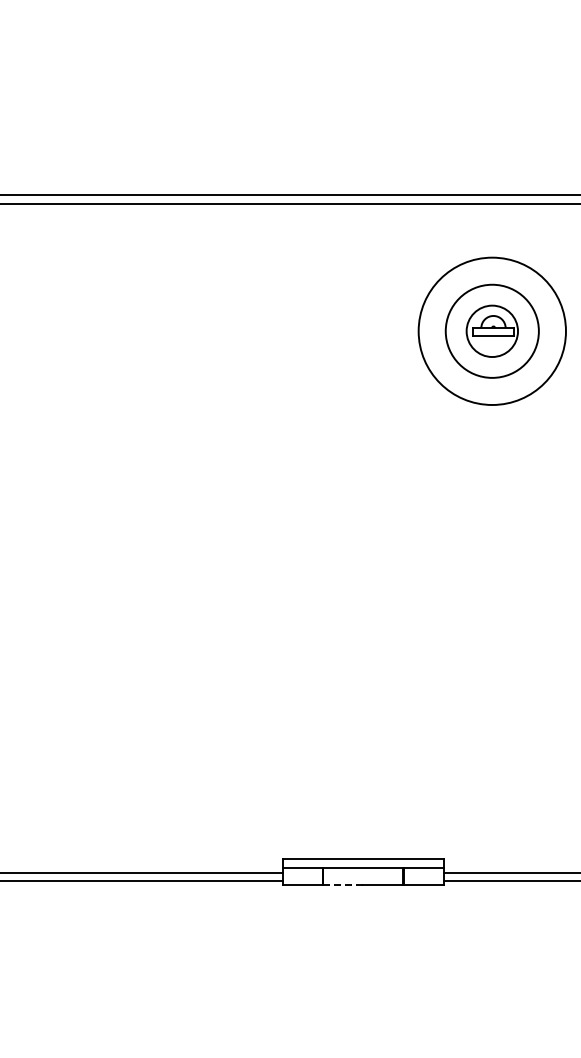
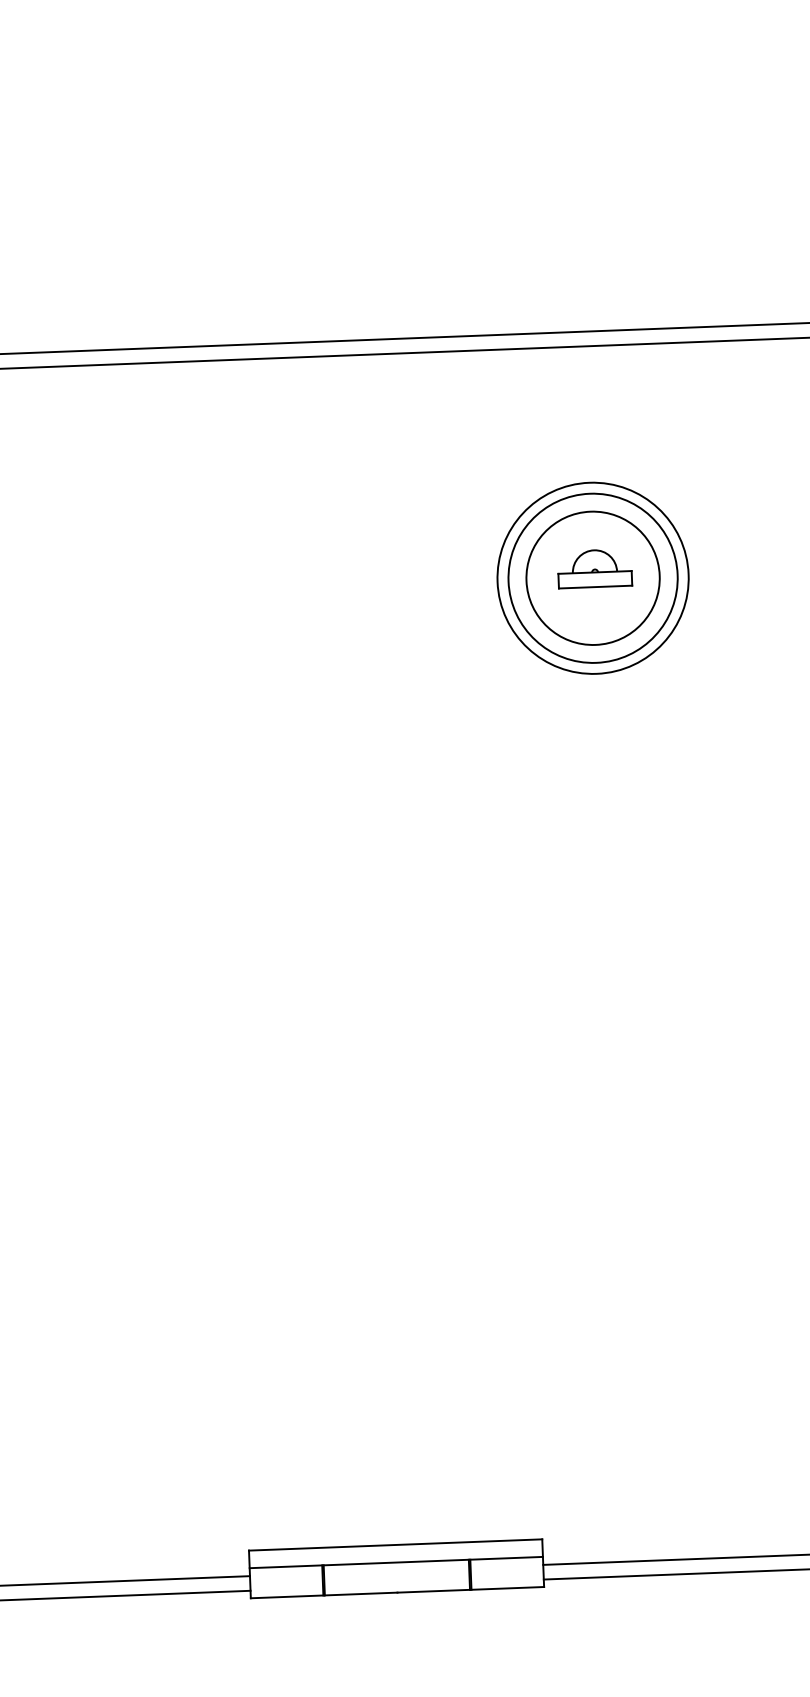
circle: (491, 330) -> (591, 576), size x0.71
circle: (492, 331) -> (593, 578), size x1.43
line: (343, 885) -> (361, 1594), dashed -> solid

